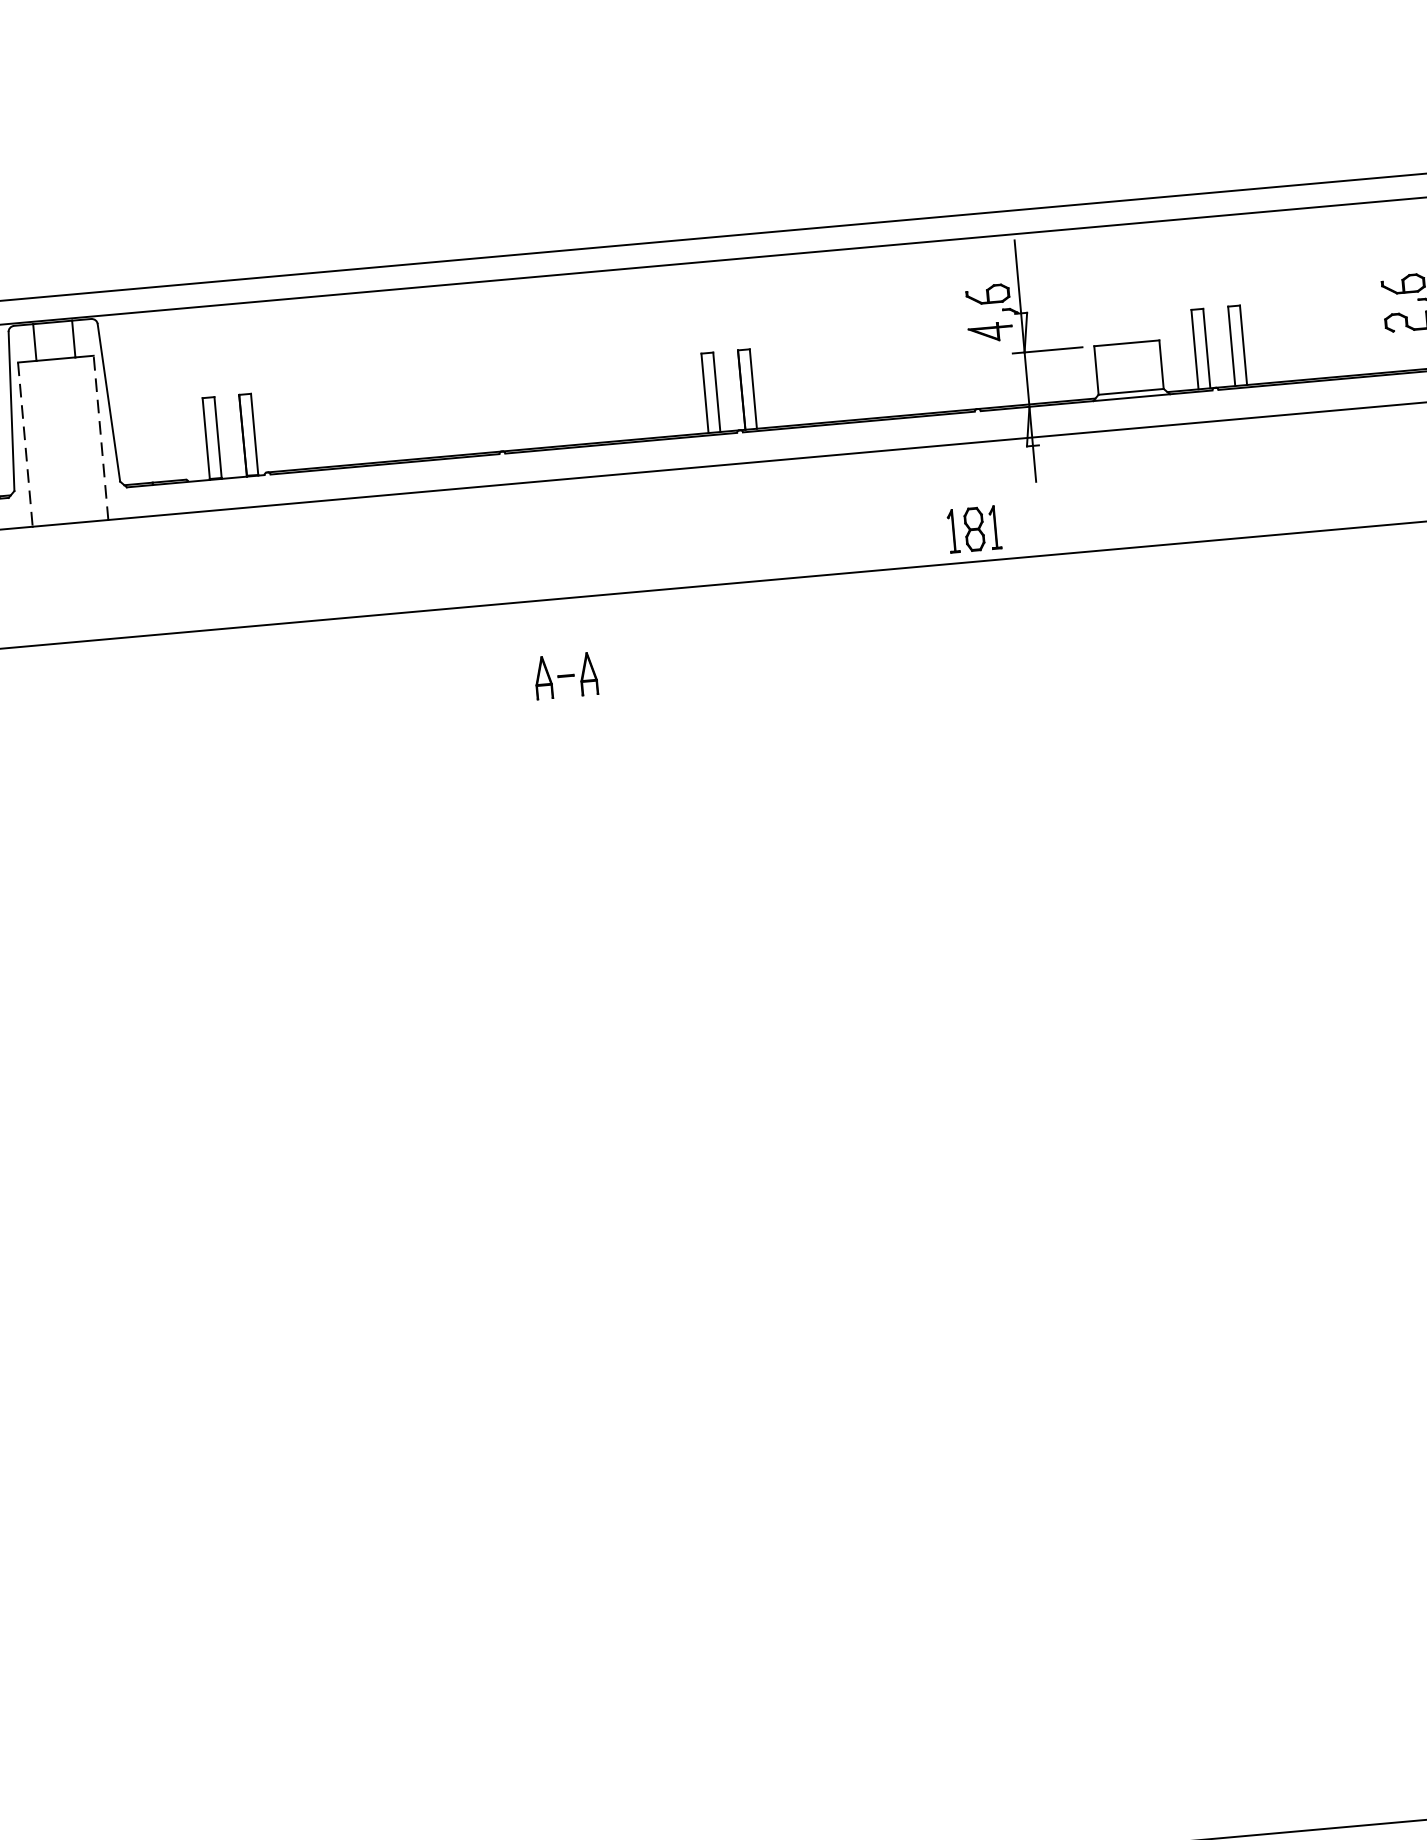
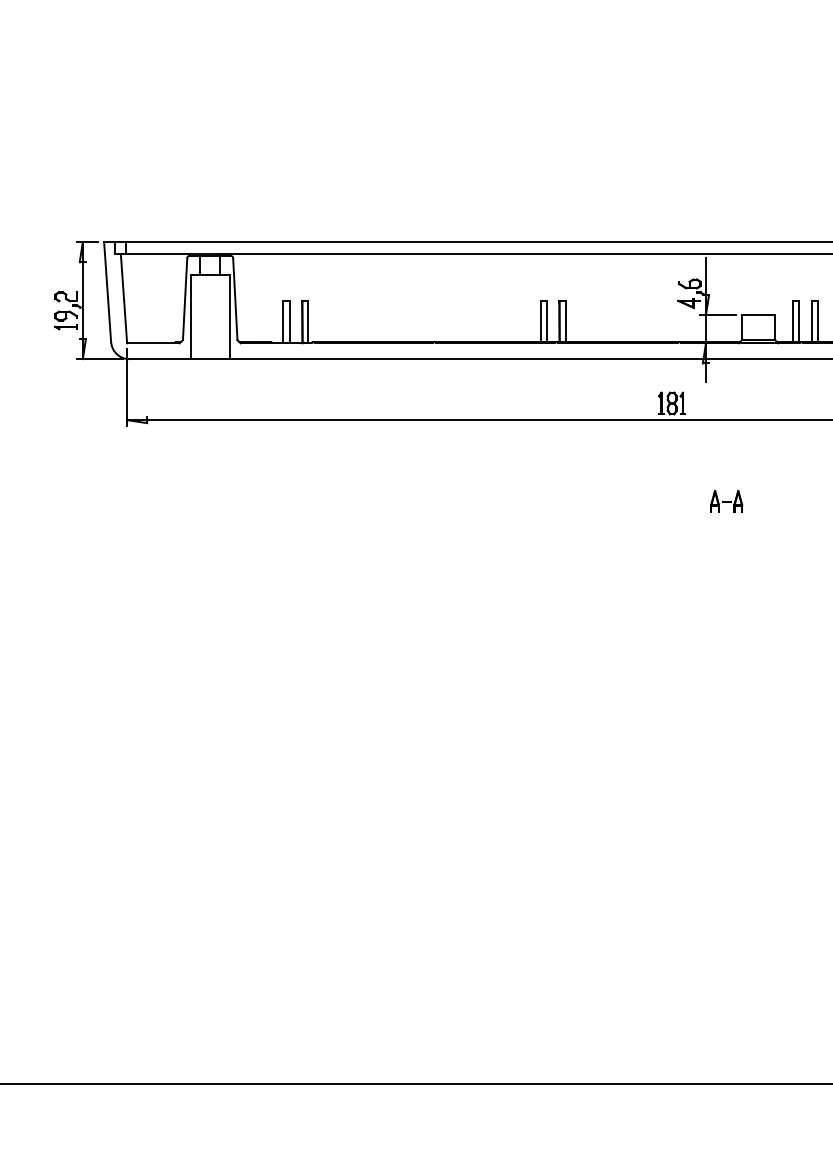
line: (100, 437) -> (229, 316), dashed -> solid
line: (25, 445) -> (190, 317), dashed -> solid
part: (565, 675) -> (726, 501), moved

